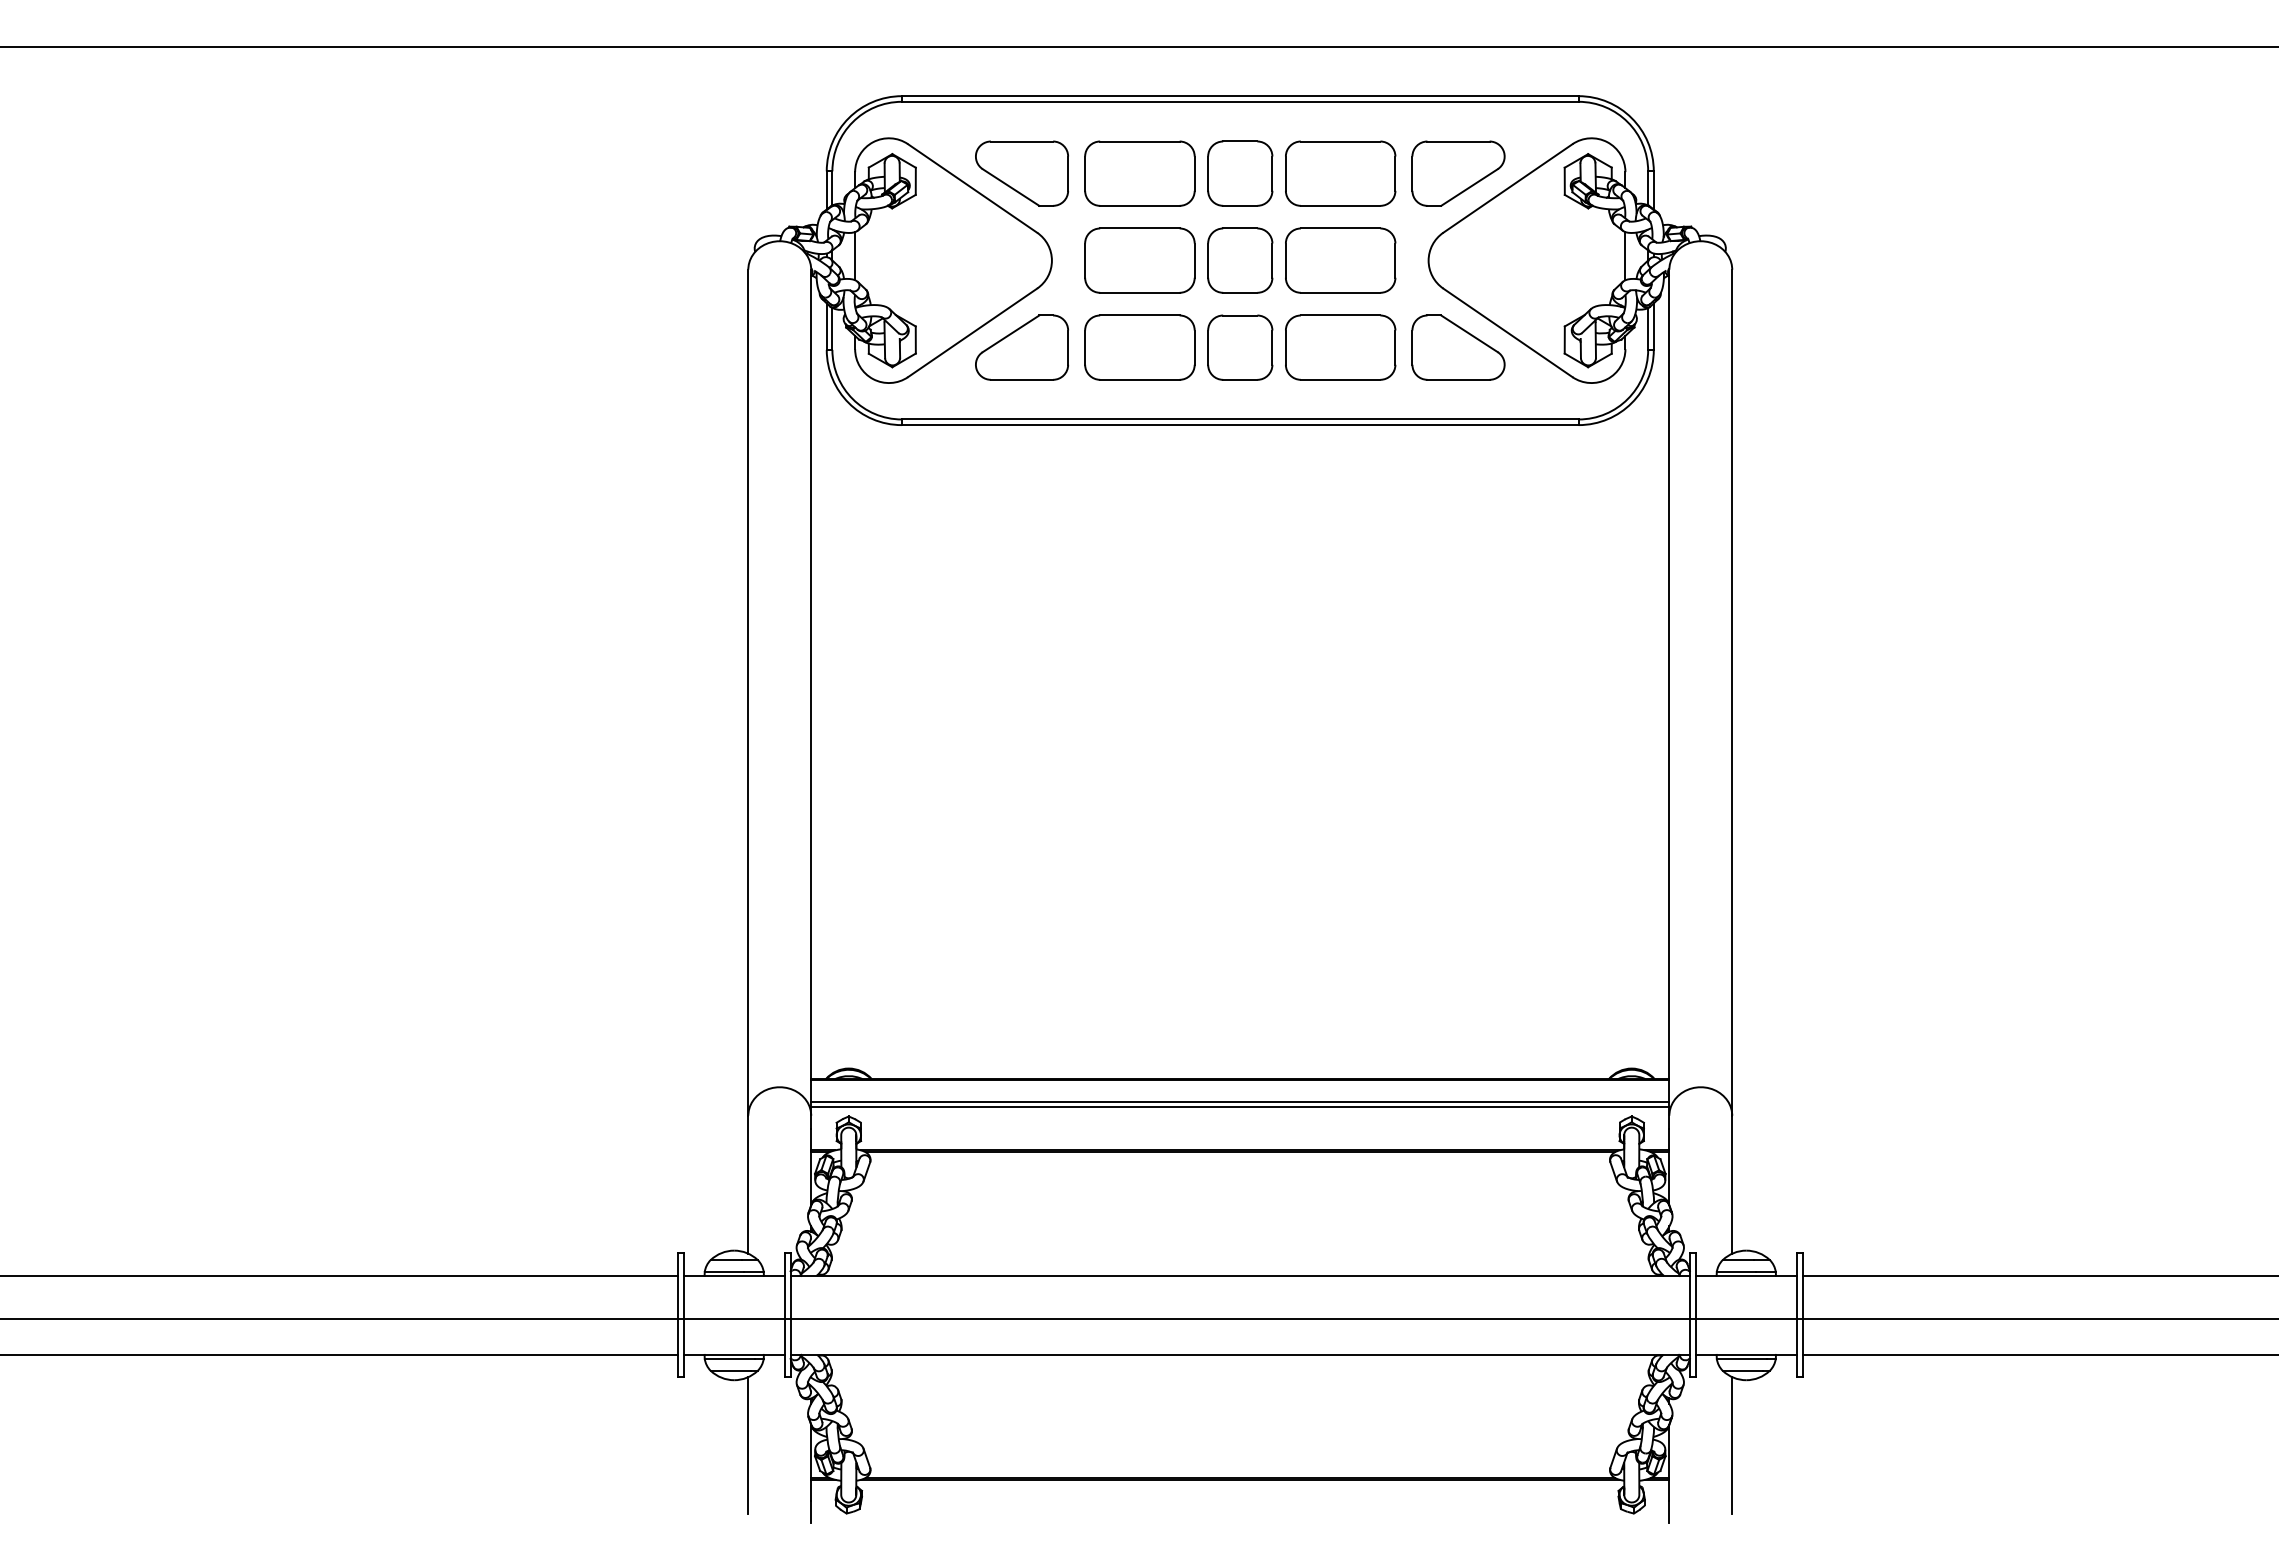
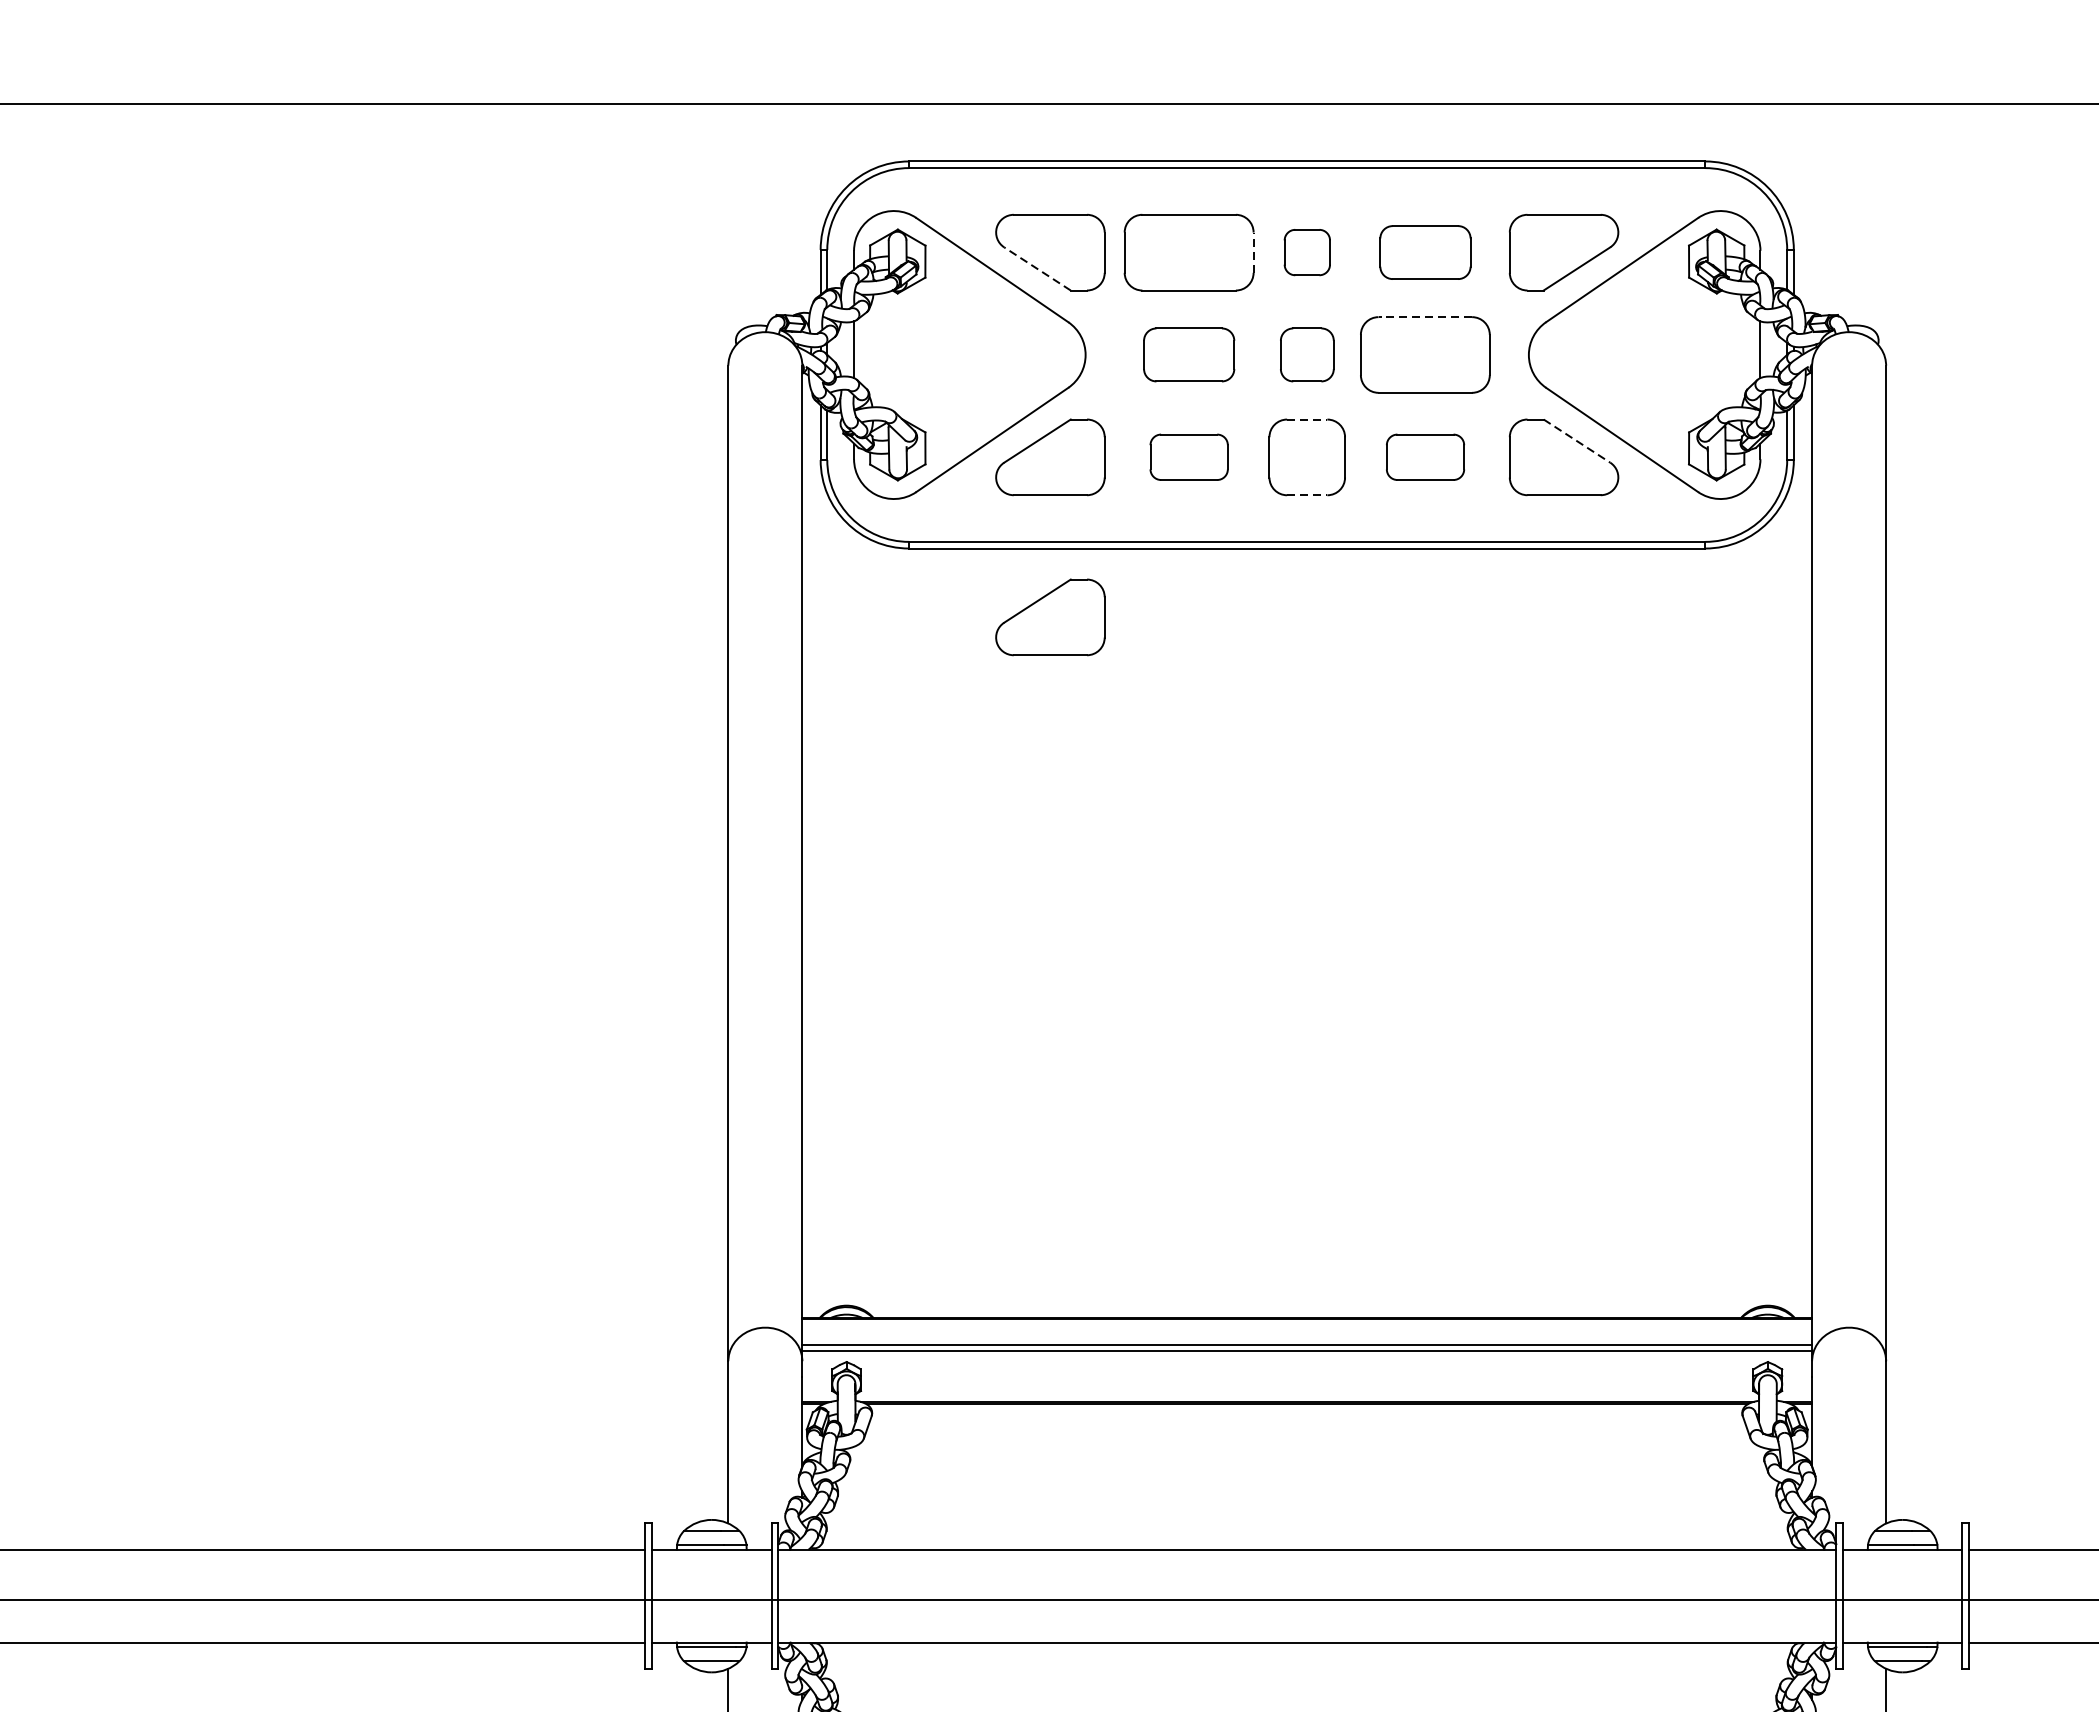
line: (1194, 173) -> (1253, 252), solid -> dashed
part: (1240, 173) -> (1307, 252), size x0.6
part: (1340, 173) -> (1425, 252), size x0.7
line: (1011, 187) -> (1038, 268), solid -> dashed
line: (1340, 228) -> (1425, 317), solid -> dashed
part: (1139, 260) -> (1188, 354), size x0.7
part: (1240, 260) -> (1307, 354), size x0.7
line: (1240, 315) -> (1307, 419), solid -> dashed
line: (1469, 333) -> (1576, 440), solid -> dashed
part: (1139, 347) -> (1188, 457), size x0.6
part: (1340, 347) -> (1425, 457), size x0.6
line: (1240, 379) -> (1307, 494), solid -> dashed
part: (1021, 483) -> (1049, 617), added

